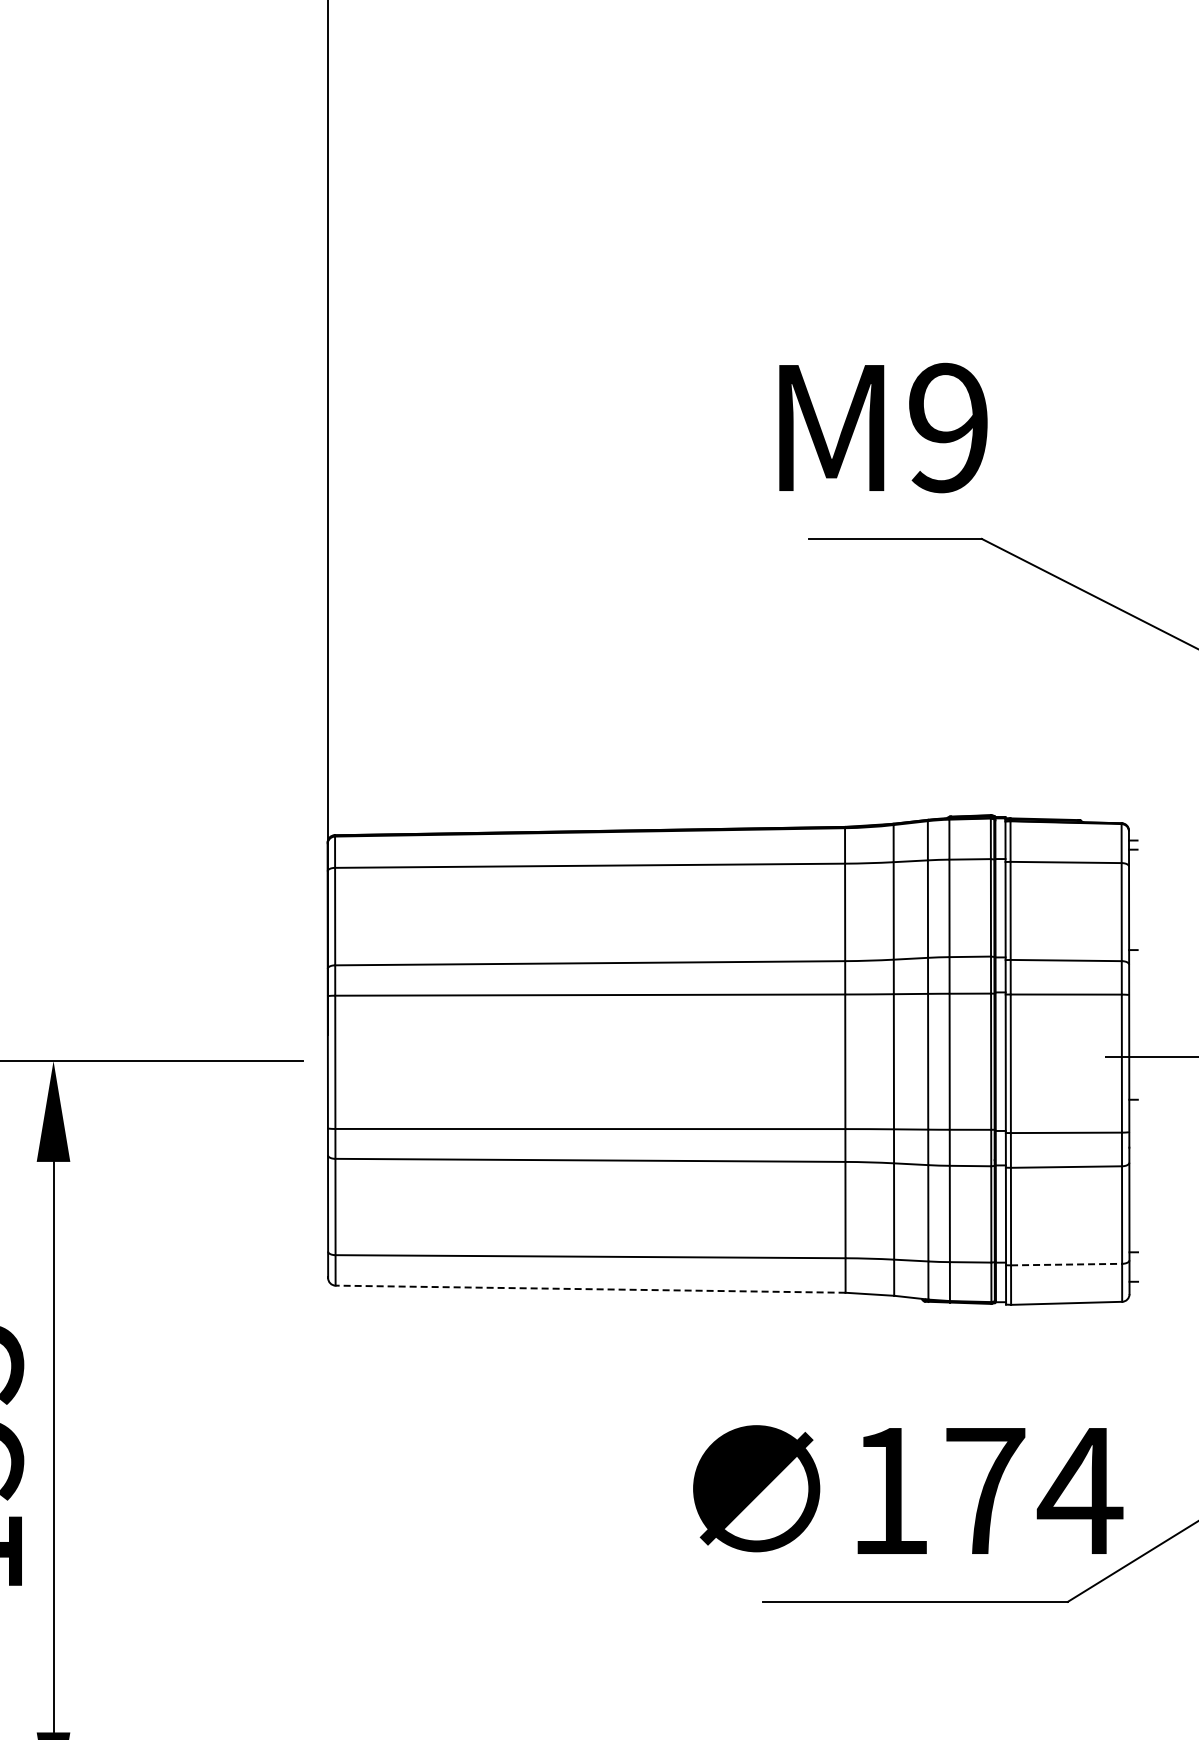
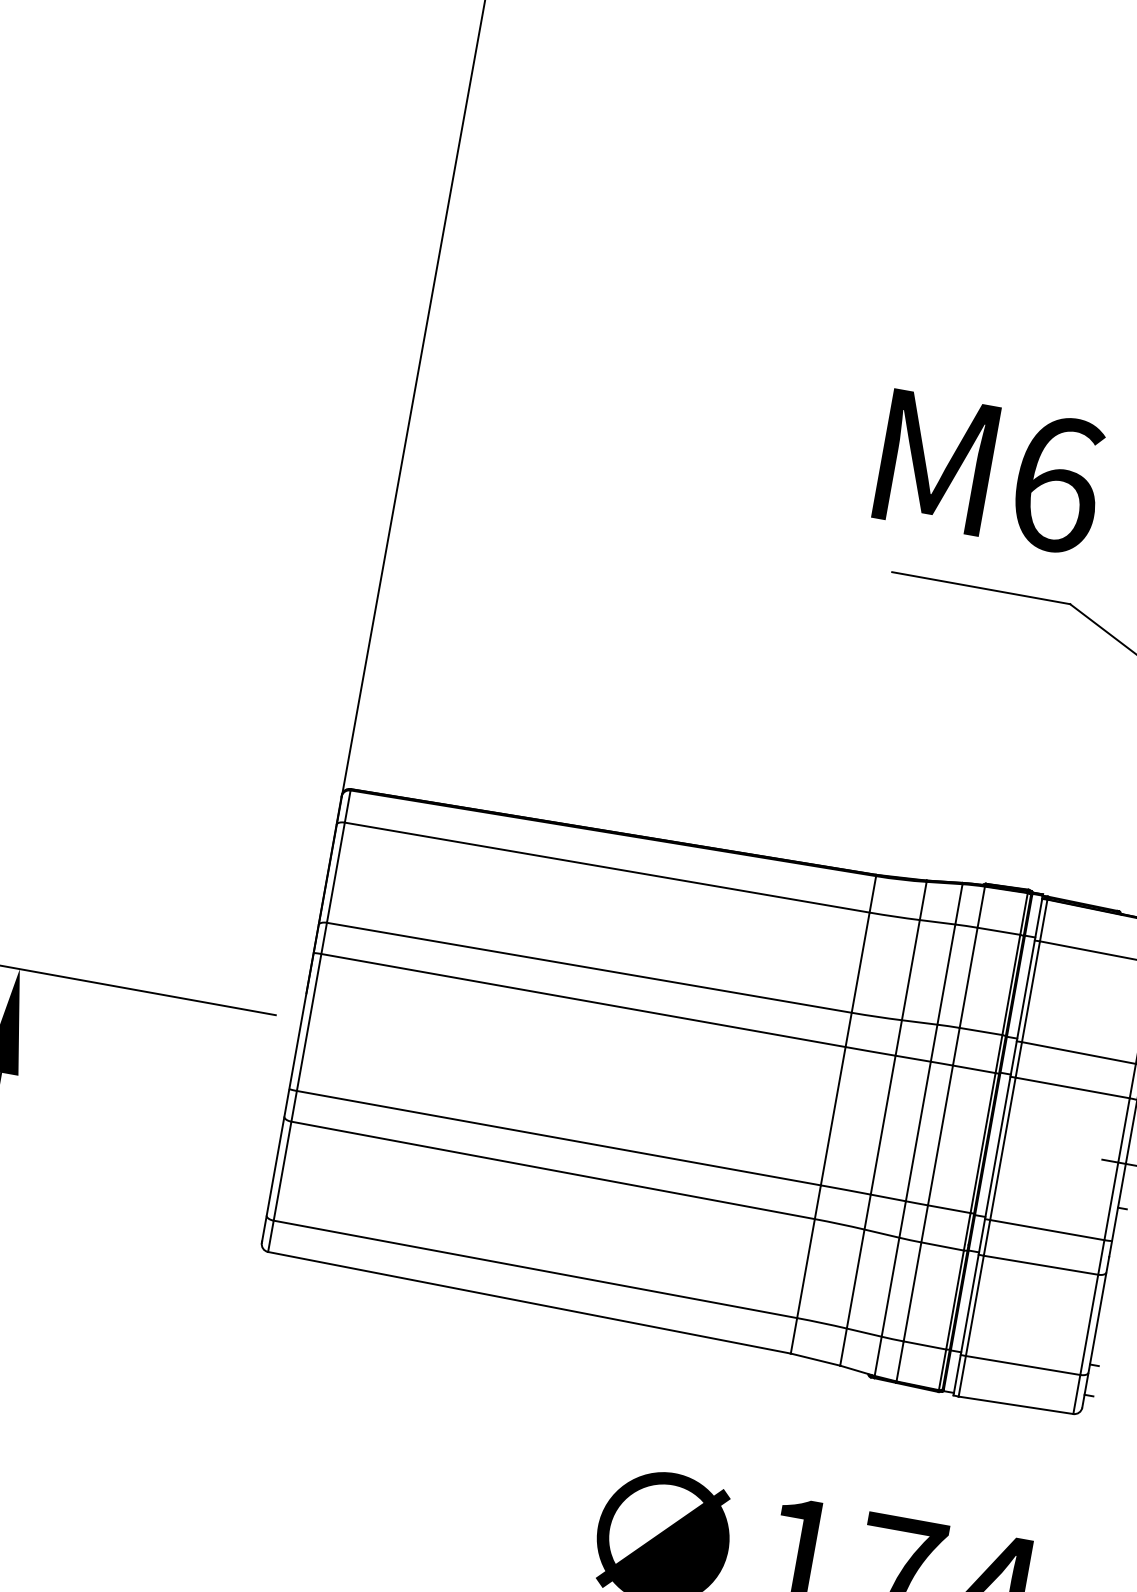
text: (949, 427) -> (1057, 483), M9 -> M6
line: (1066, 1264) -> (1023, 1365), dashed -> solid
line: (590, 1289) -> (529, 1303), dashed -> solid

